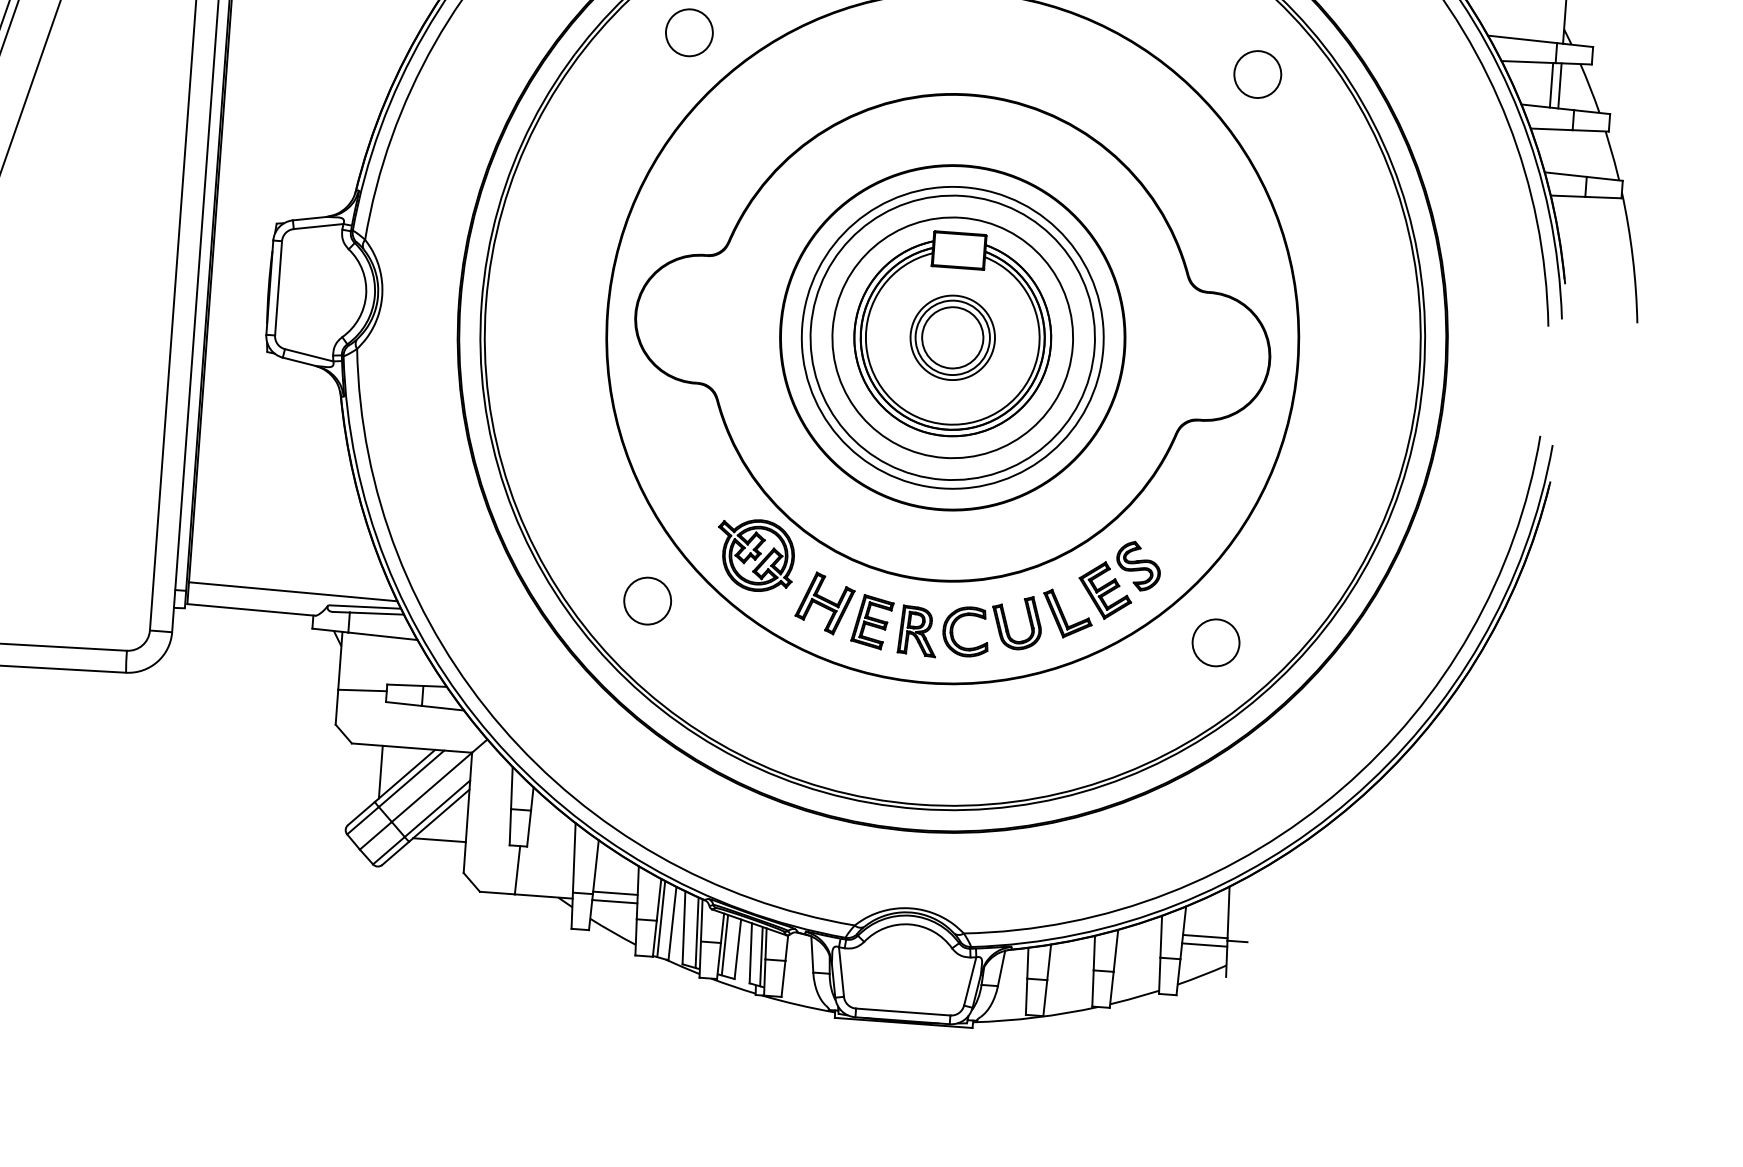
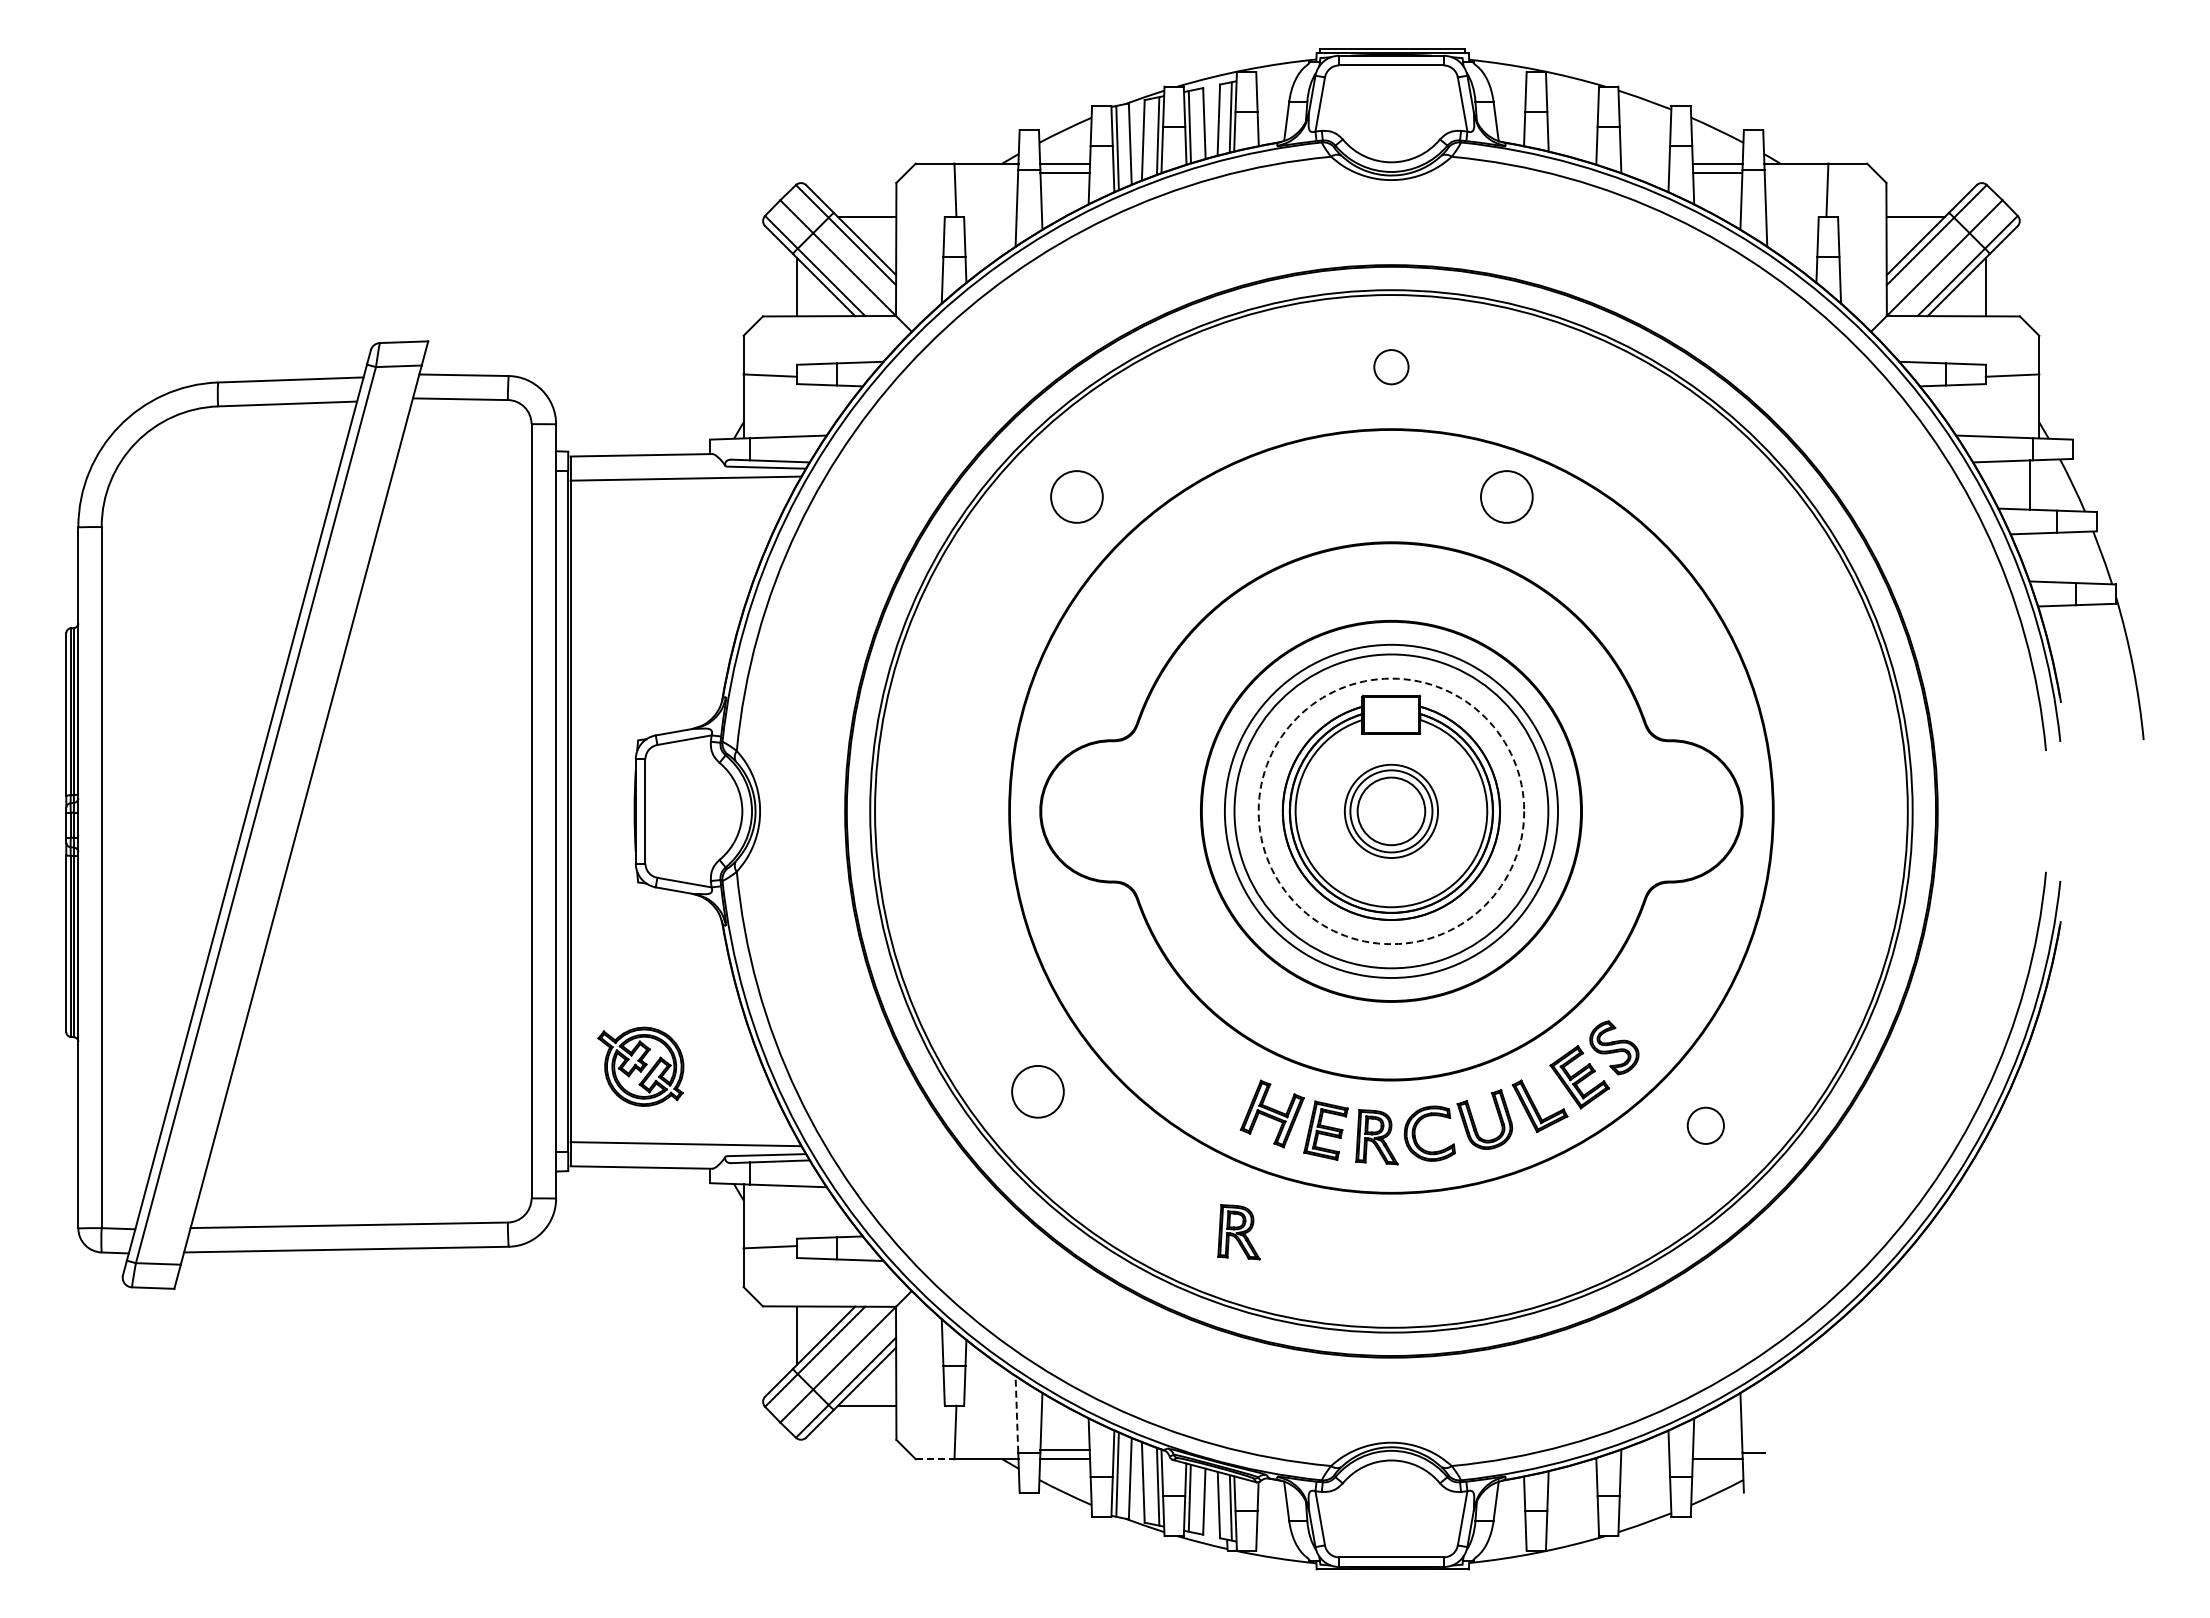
circle: (1257, 74) -> (1506, 496), moved
line: (1560, 86) -> (2039, 485), removed
circle: (952, 337) -> (1391, 811), solid -> dashed
part: (755, 555) -> (640, 1066), moved
circle: (647, 600) -> (1037, 1091), moved
circle: (1215, 642) -> (1705, 1125), size x0.7
part: (786, 708) -> (1238, 1232), added
line: (573, 857) -> (1016, 1413), solid -> dashed
line: (497, 893) -> (935, 1459), solid -> dashed
line: (1205, 936) -> (1717, 1449), removed

